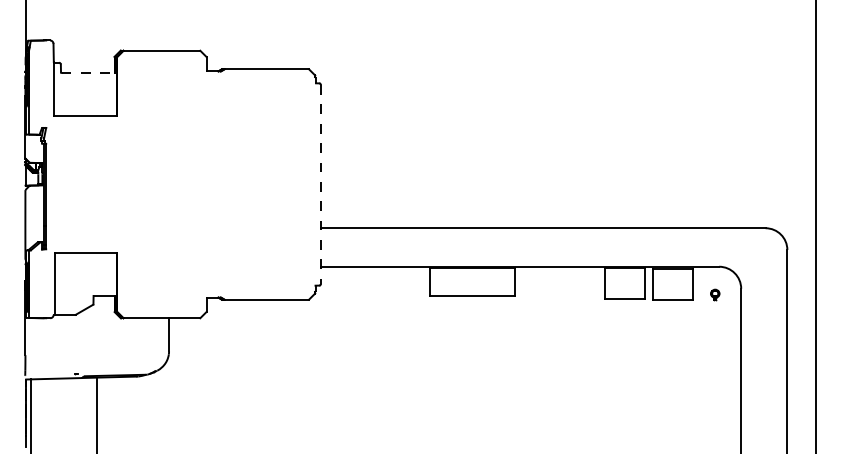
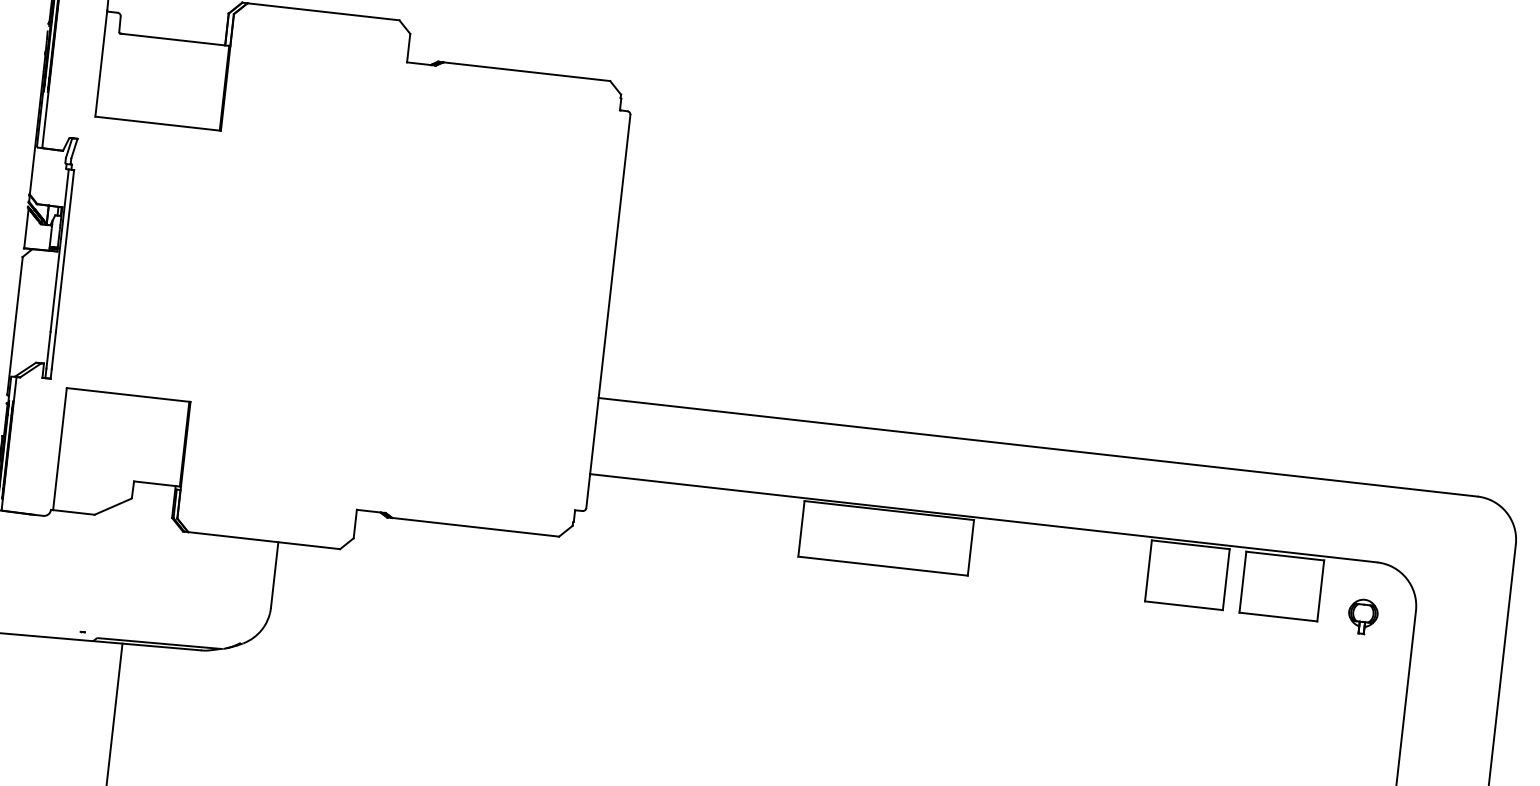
line: (89, 73) -> (175, 40), dashed -> solid
line: (321, 185) -> (609, 313), dashed -> solid
part: (715, 294) -> (1363, 616), size x1.67

